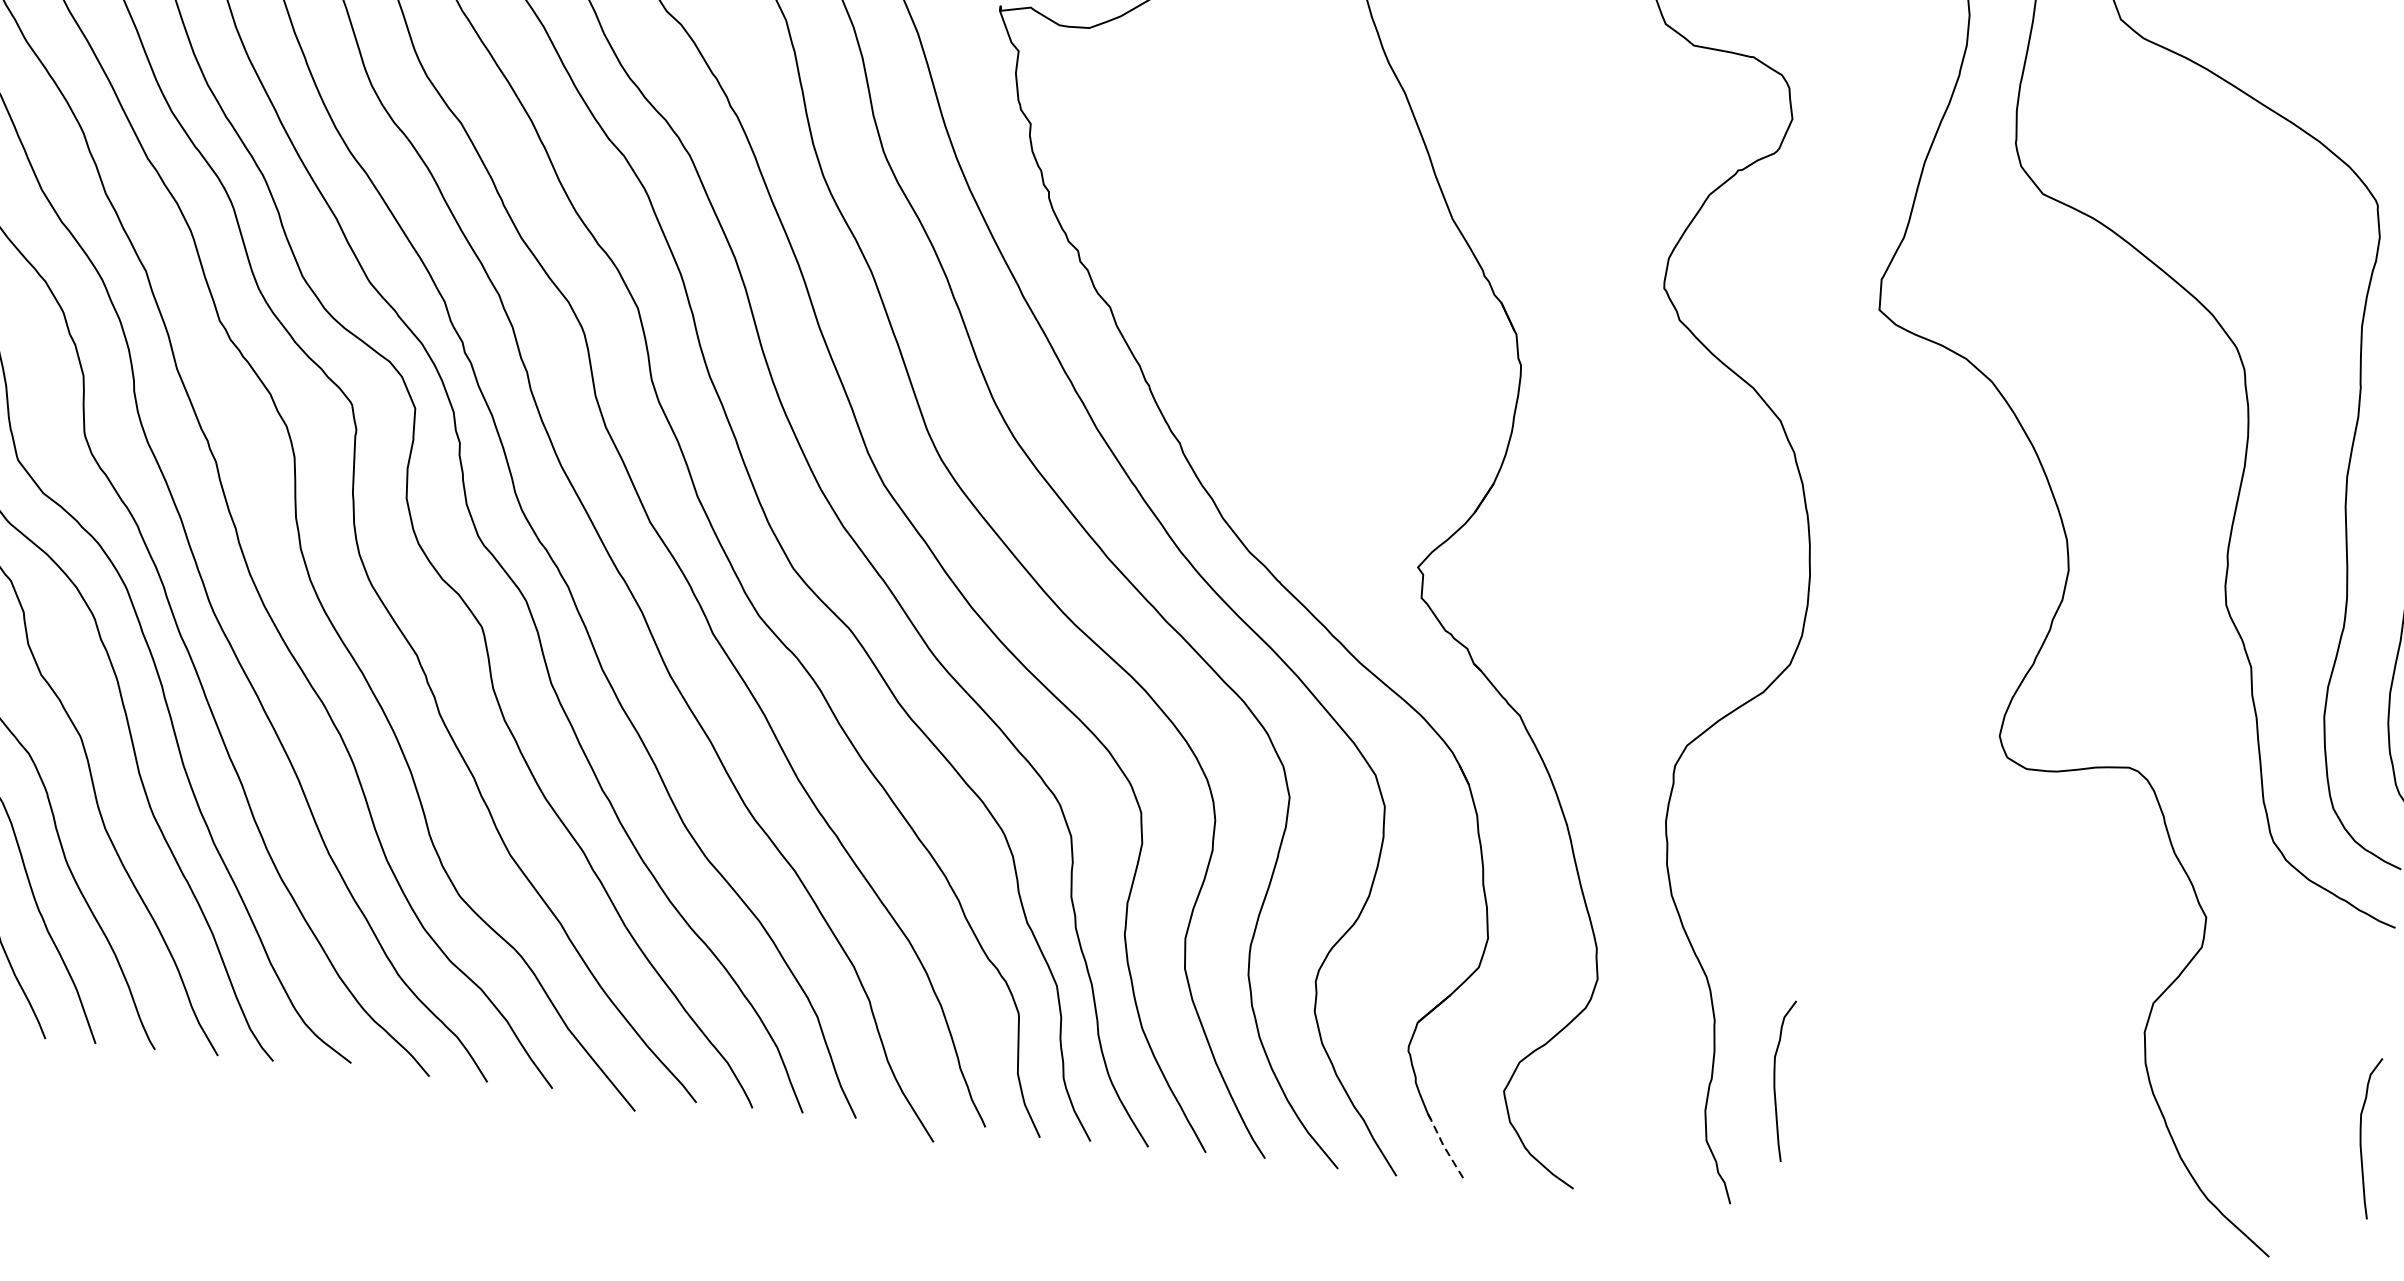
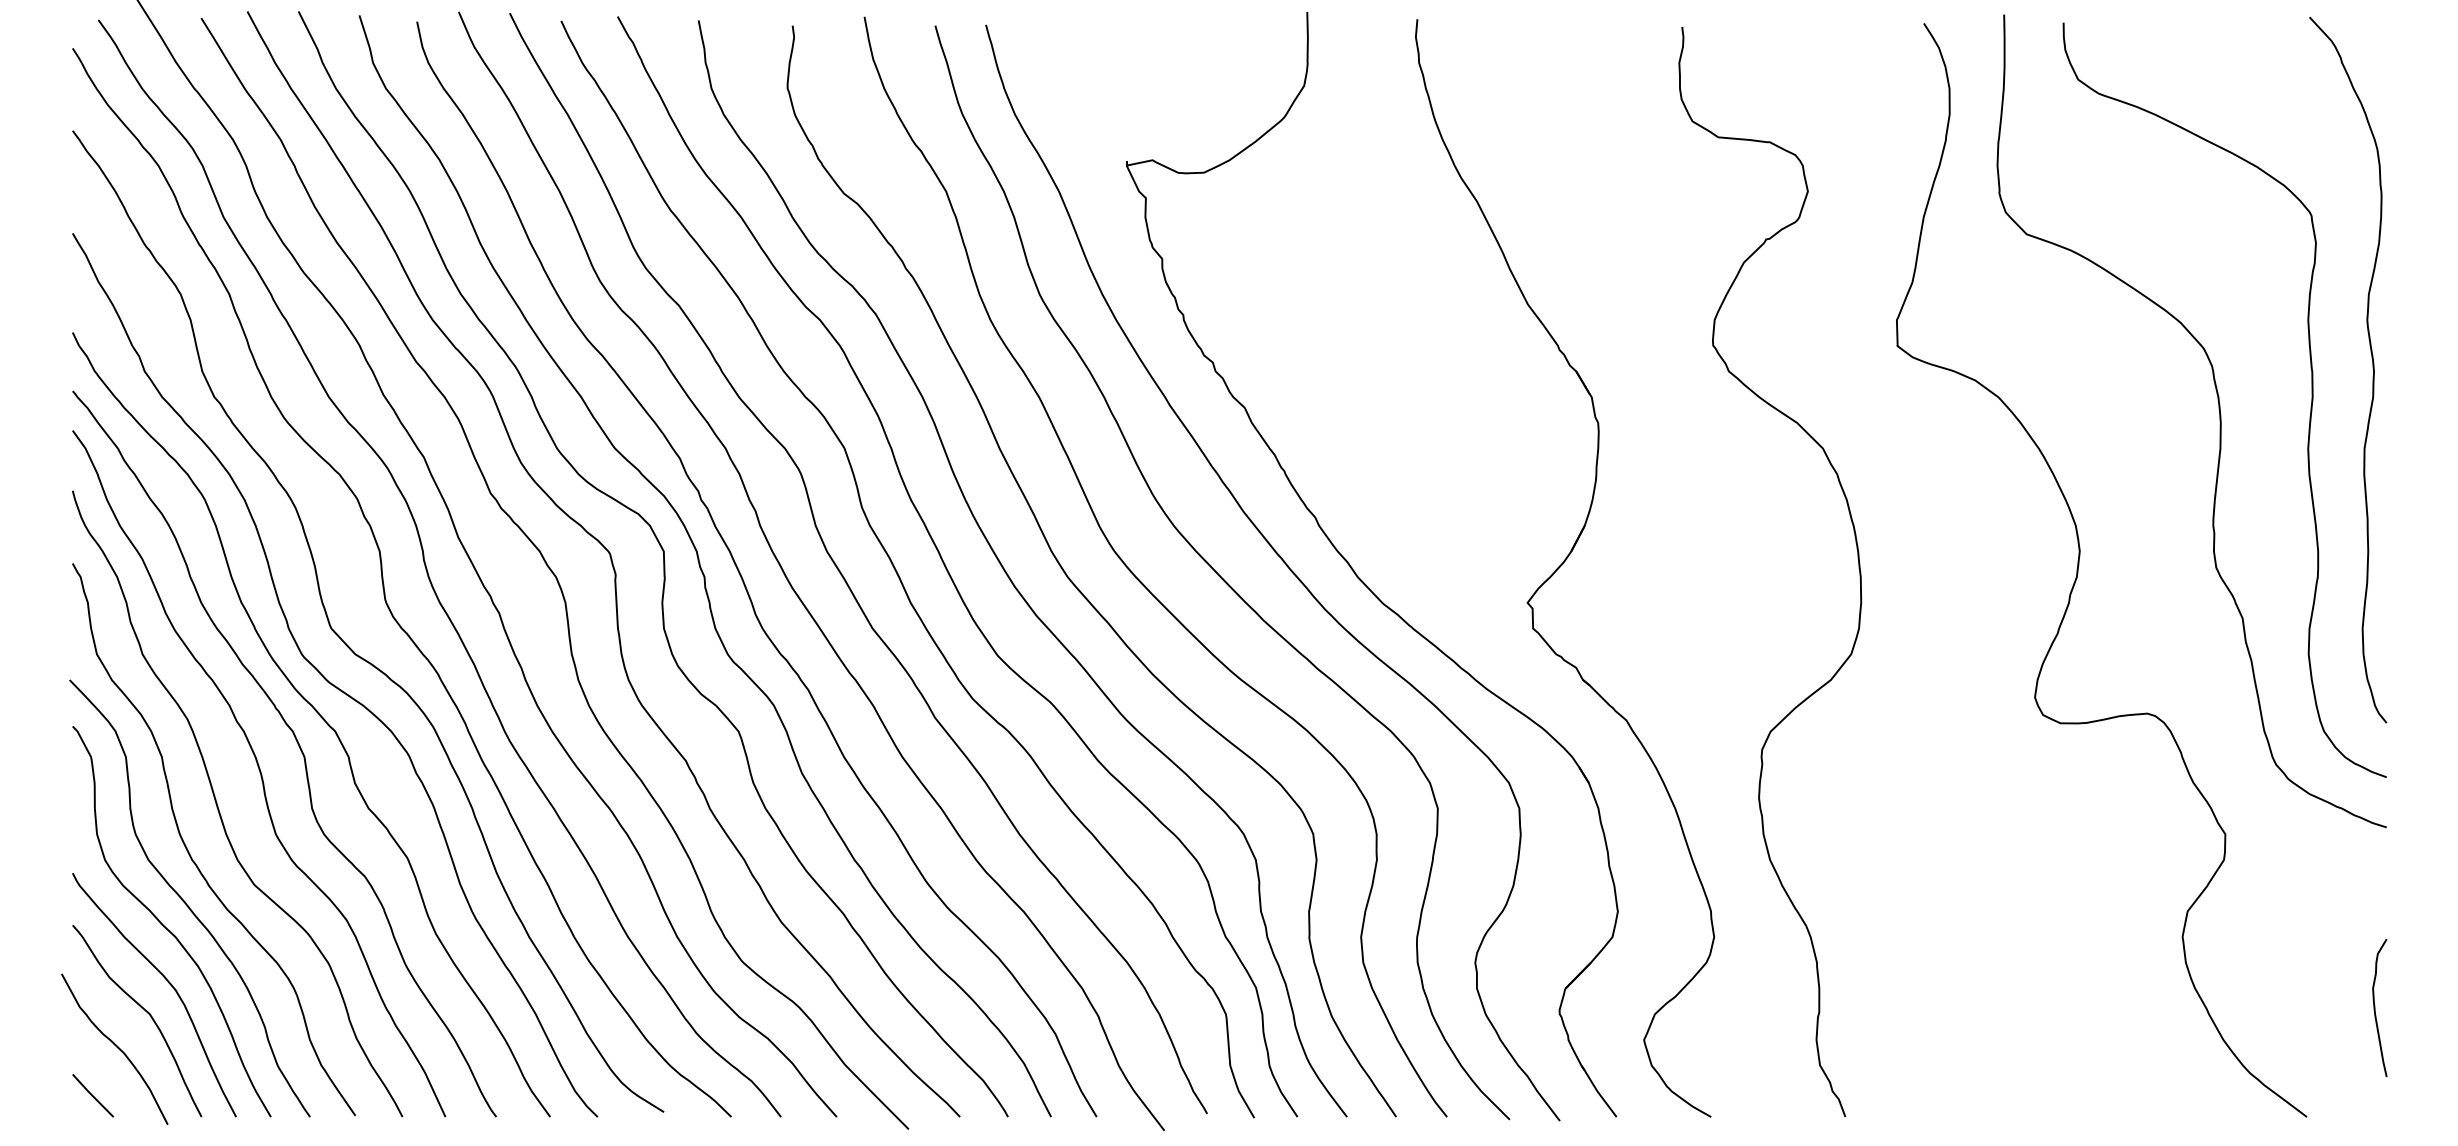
curve: (1775, 1079) -> (1873, 1007), removed
line: (1443, 1145) -> (1597, 1091), dashed -> solid

